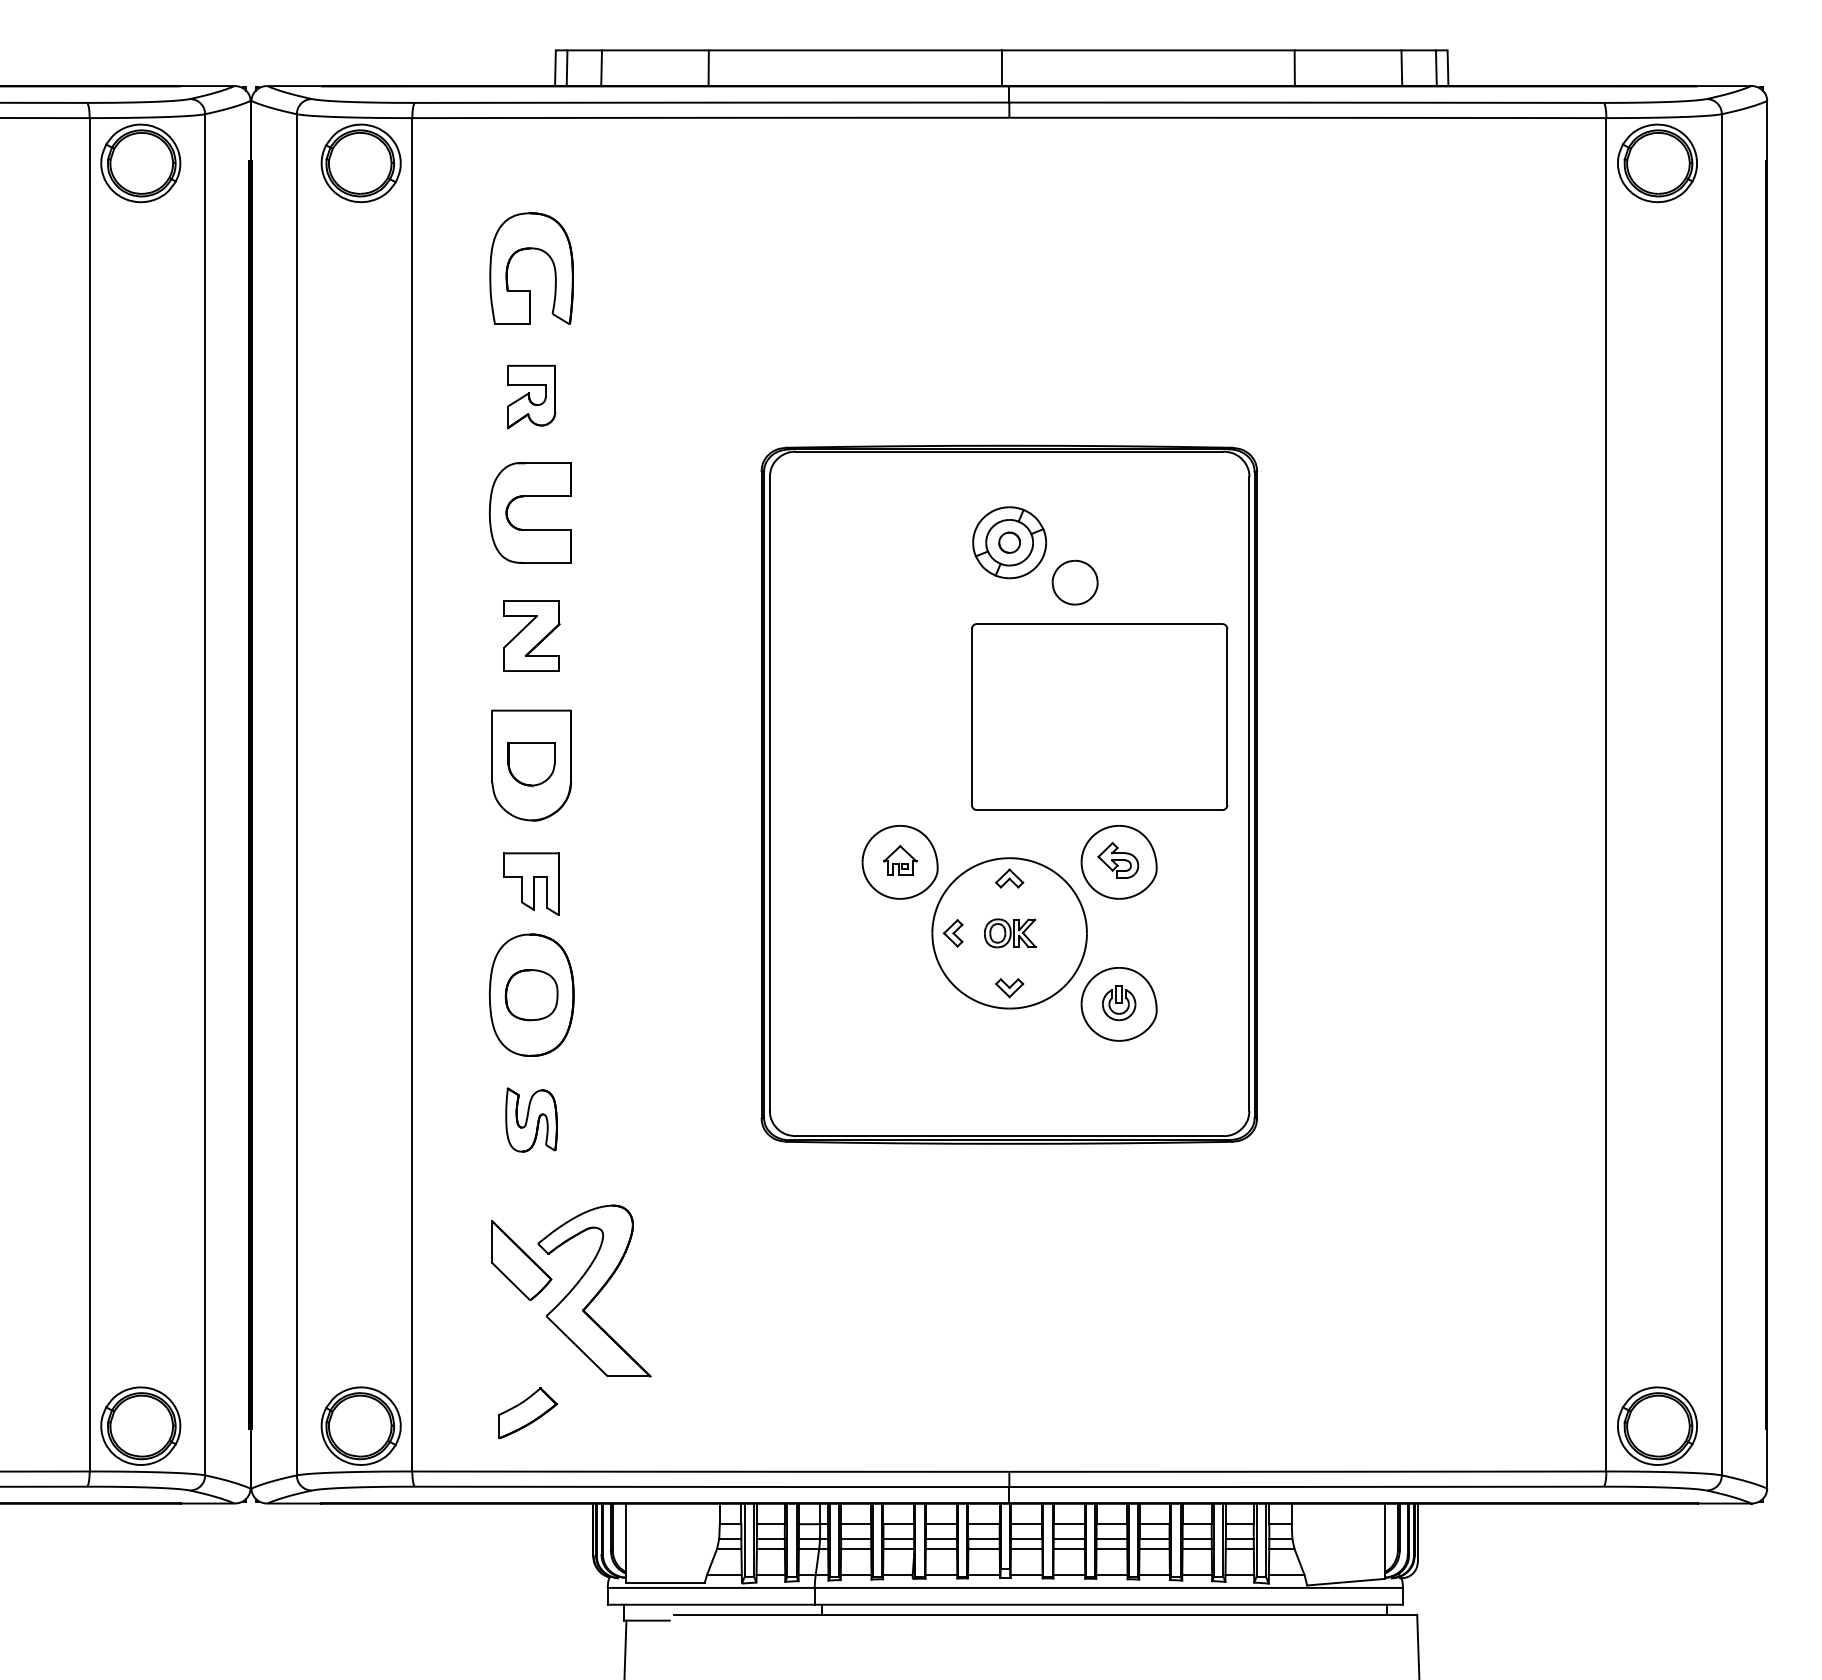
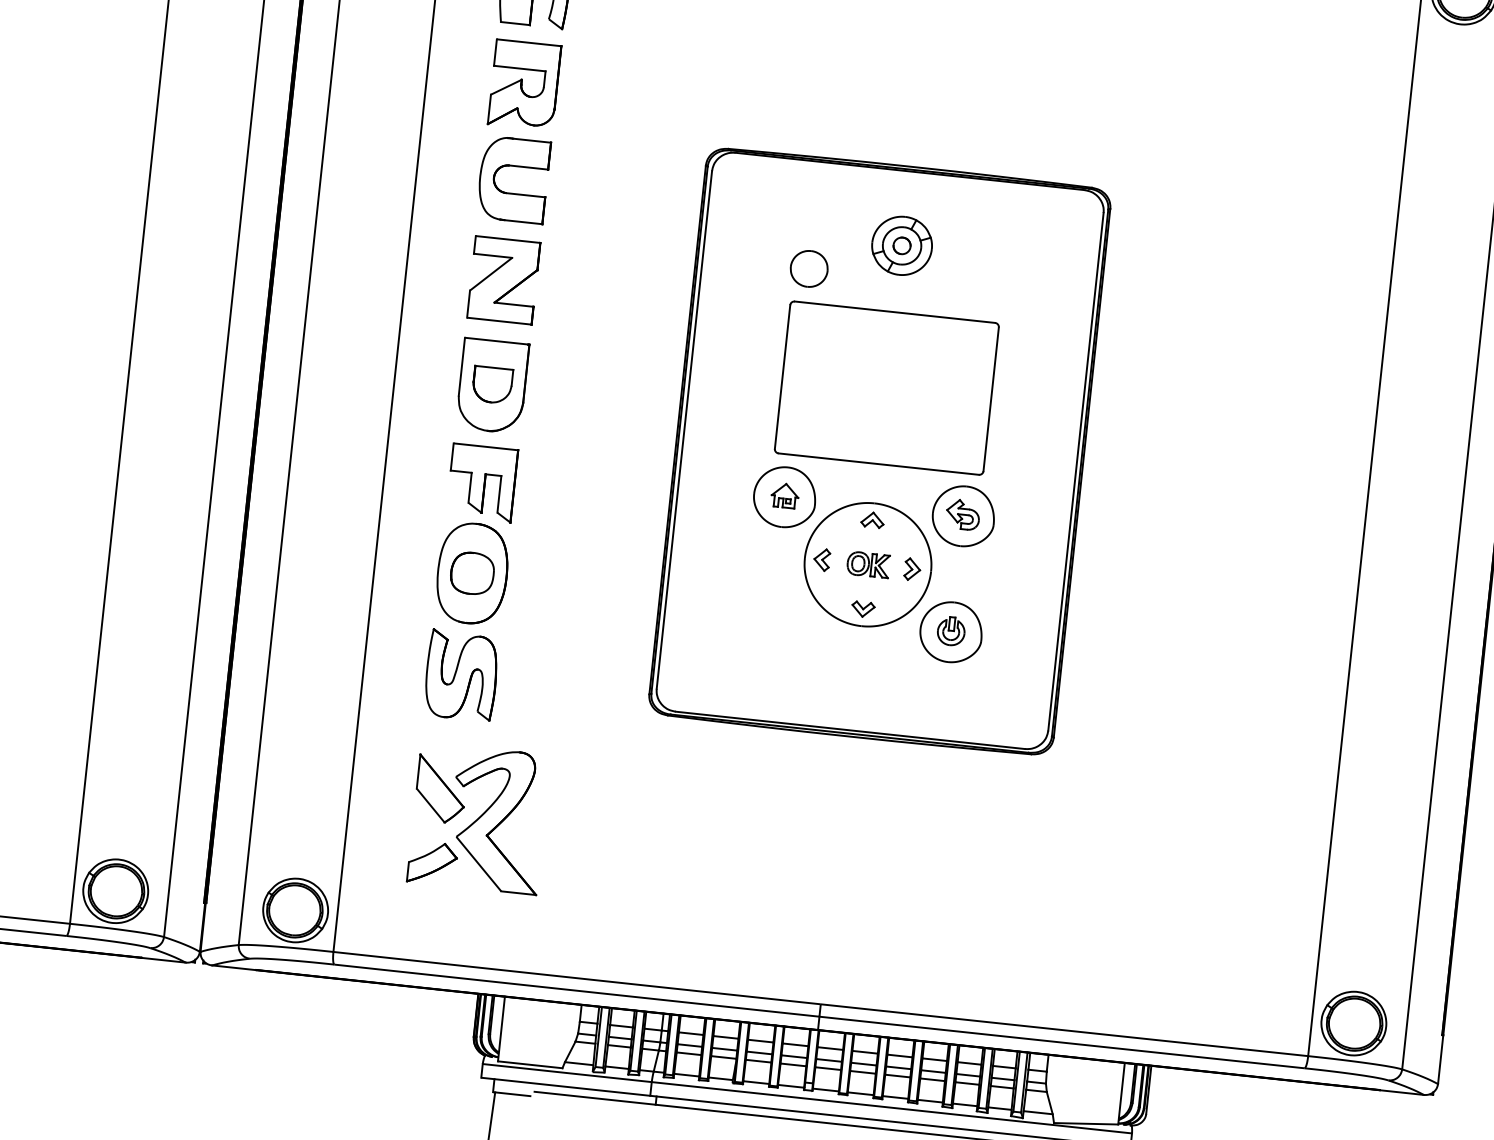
part: (531, 396) -> (524, 84), size x1.67
part: (1074, 582) -> (808, 268), moved
part: (531, 635) -> (503, 279), size x1.43
part: (1099, 716) -> (886, 387), moved
part: (531, 884) -> (481, 483), size x1.43
part: (1064, 933) -> (912, 569), added
part: (531, 1119) -> (461, 674), size x1.67
part: (527, 1413) -> (432, 863), moved

